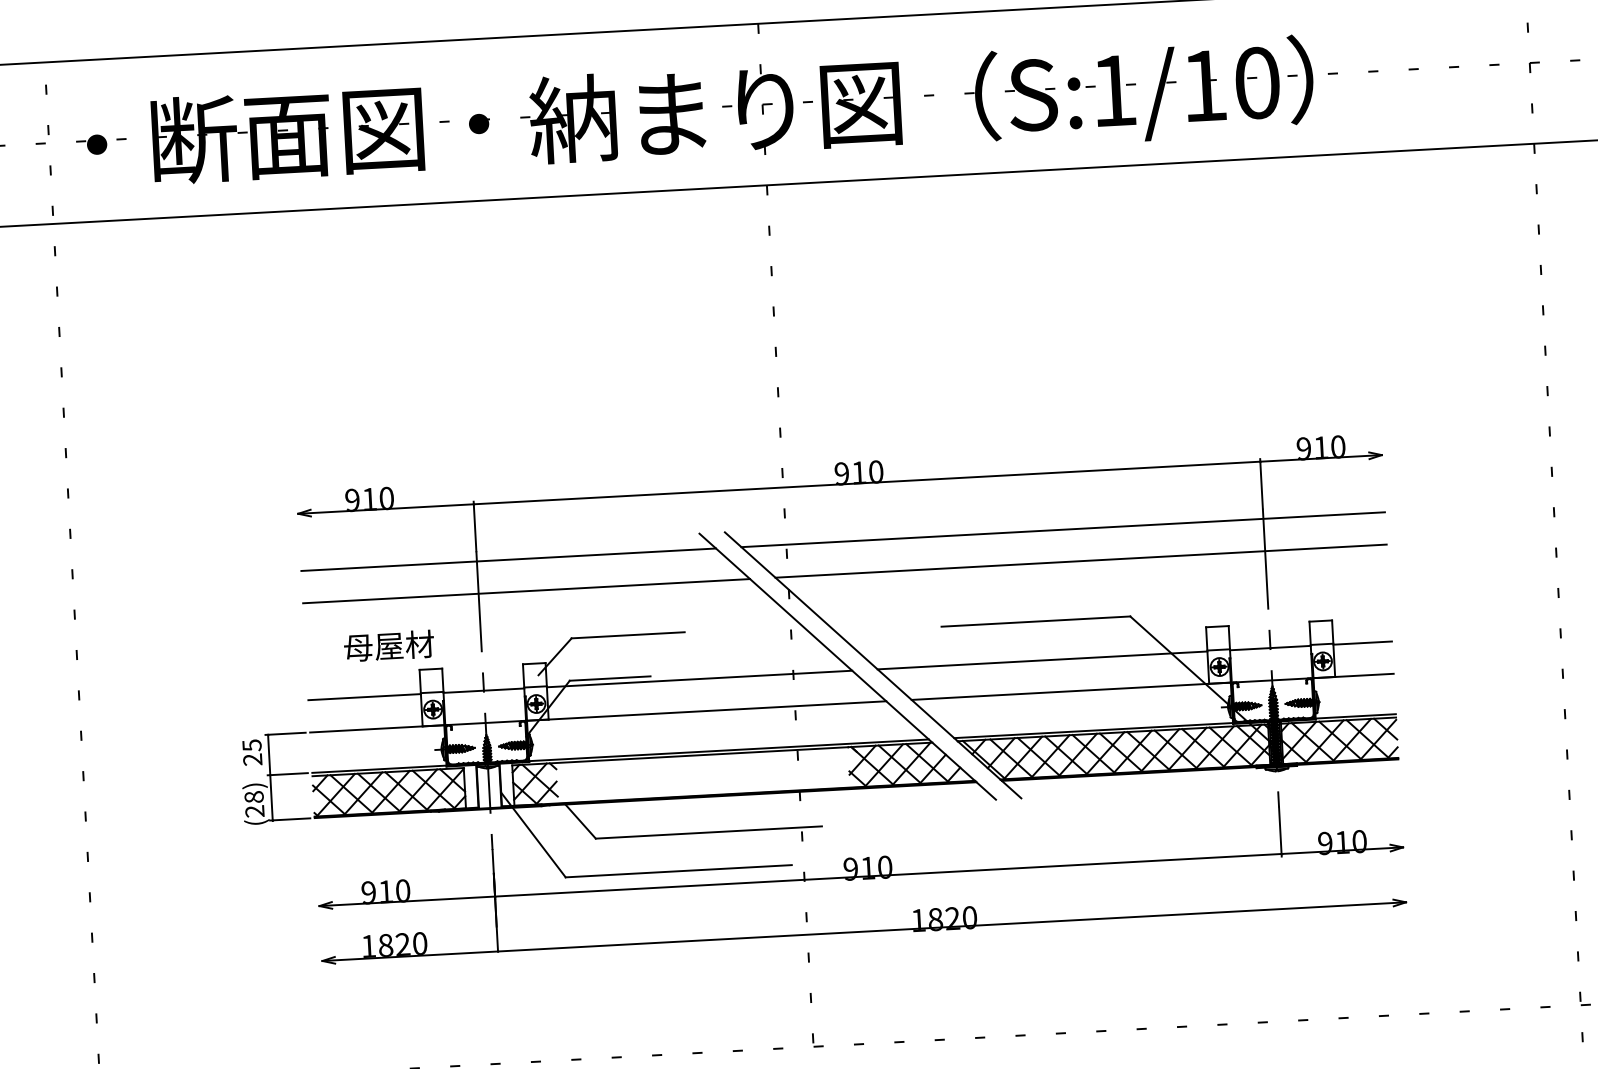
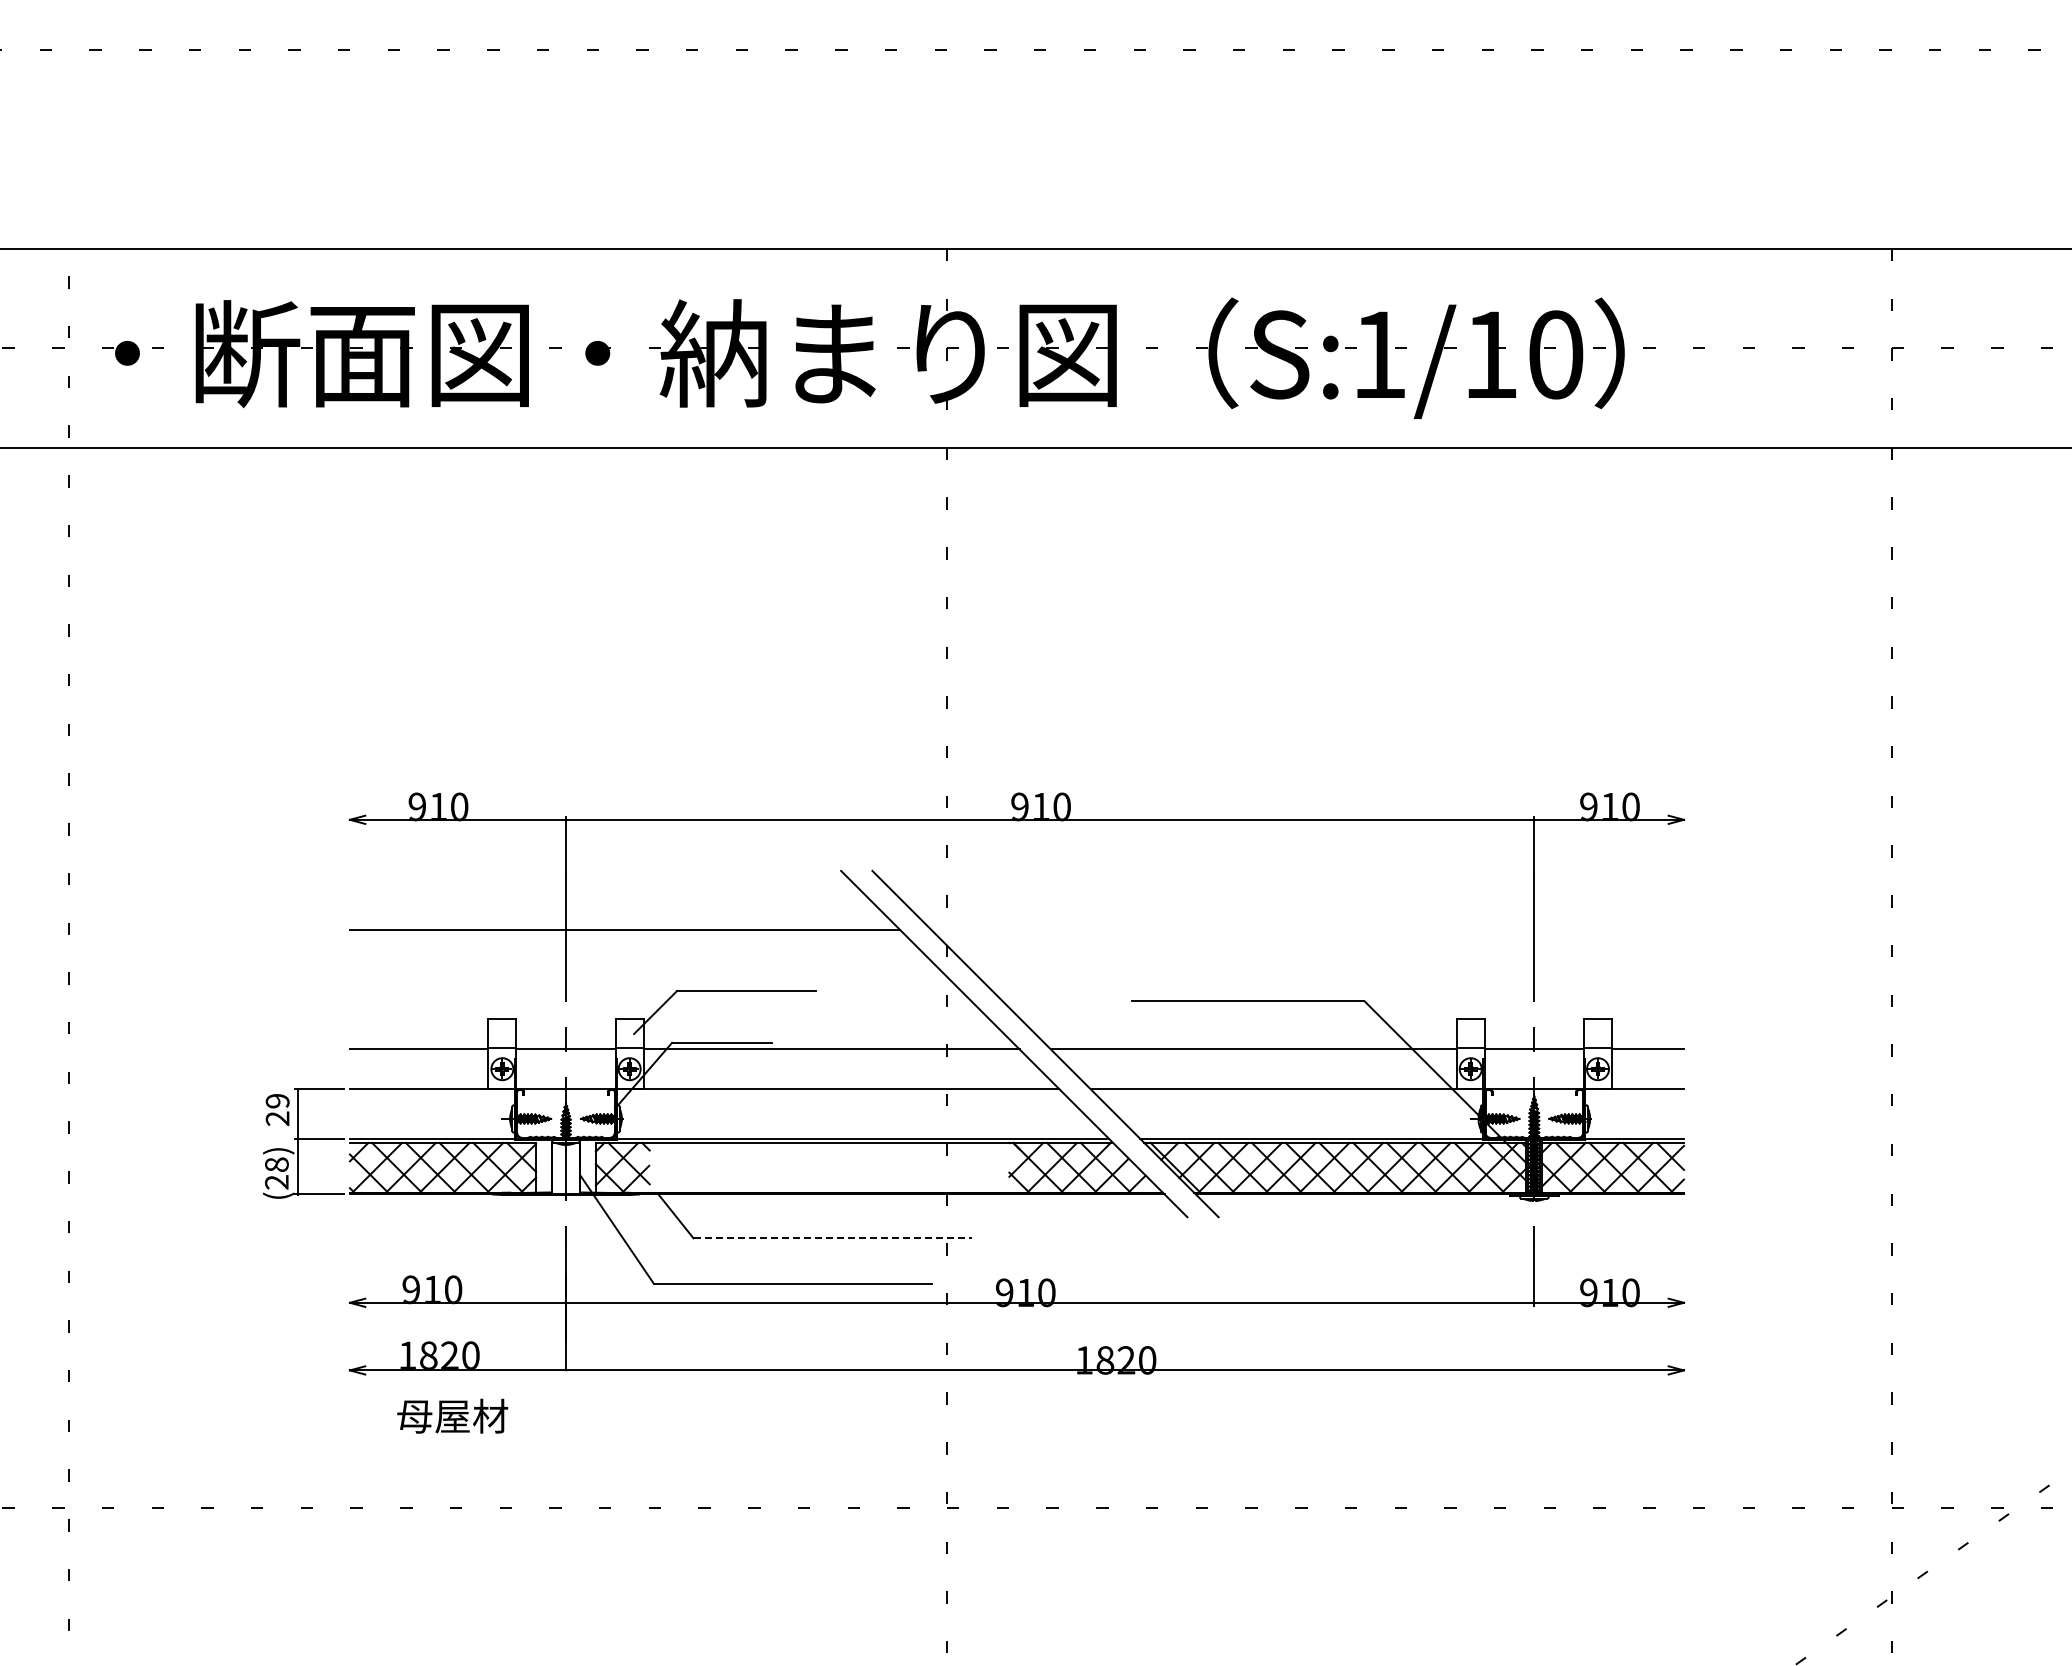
line: (1062, 529) -> (1287, 890), removed
line: (508, 560) -> (604, 890), removed
line: (1080, 561) -> (1307, 930), removed
text: (388, 645) -> (452, 1415), moved
text: (251, 745) -> (277, 1101), 25 -> 29
line: (709, 832) -> (833, 1238), solid -> dashed

